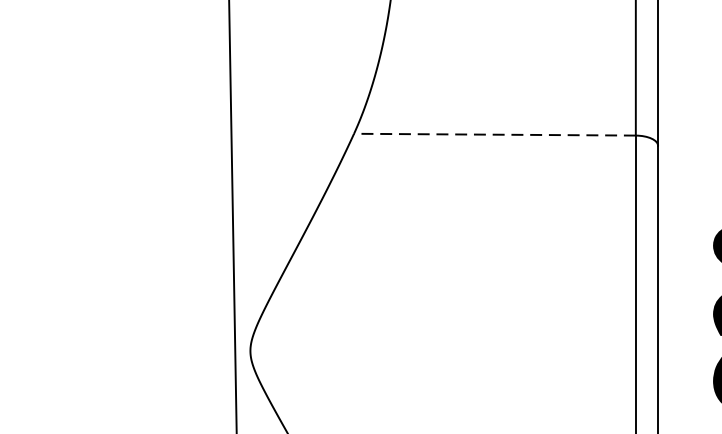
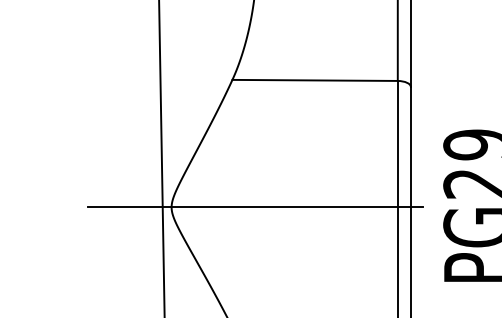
line: (495, 134) -> (315, 80), dashed -> solid
line: (393, 349) -> (255, 206), added

